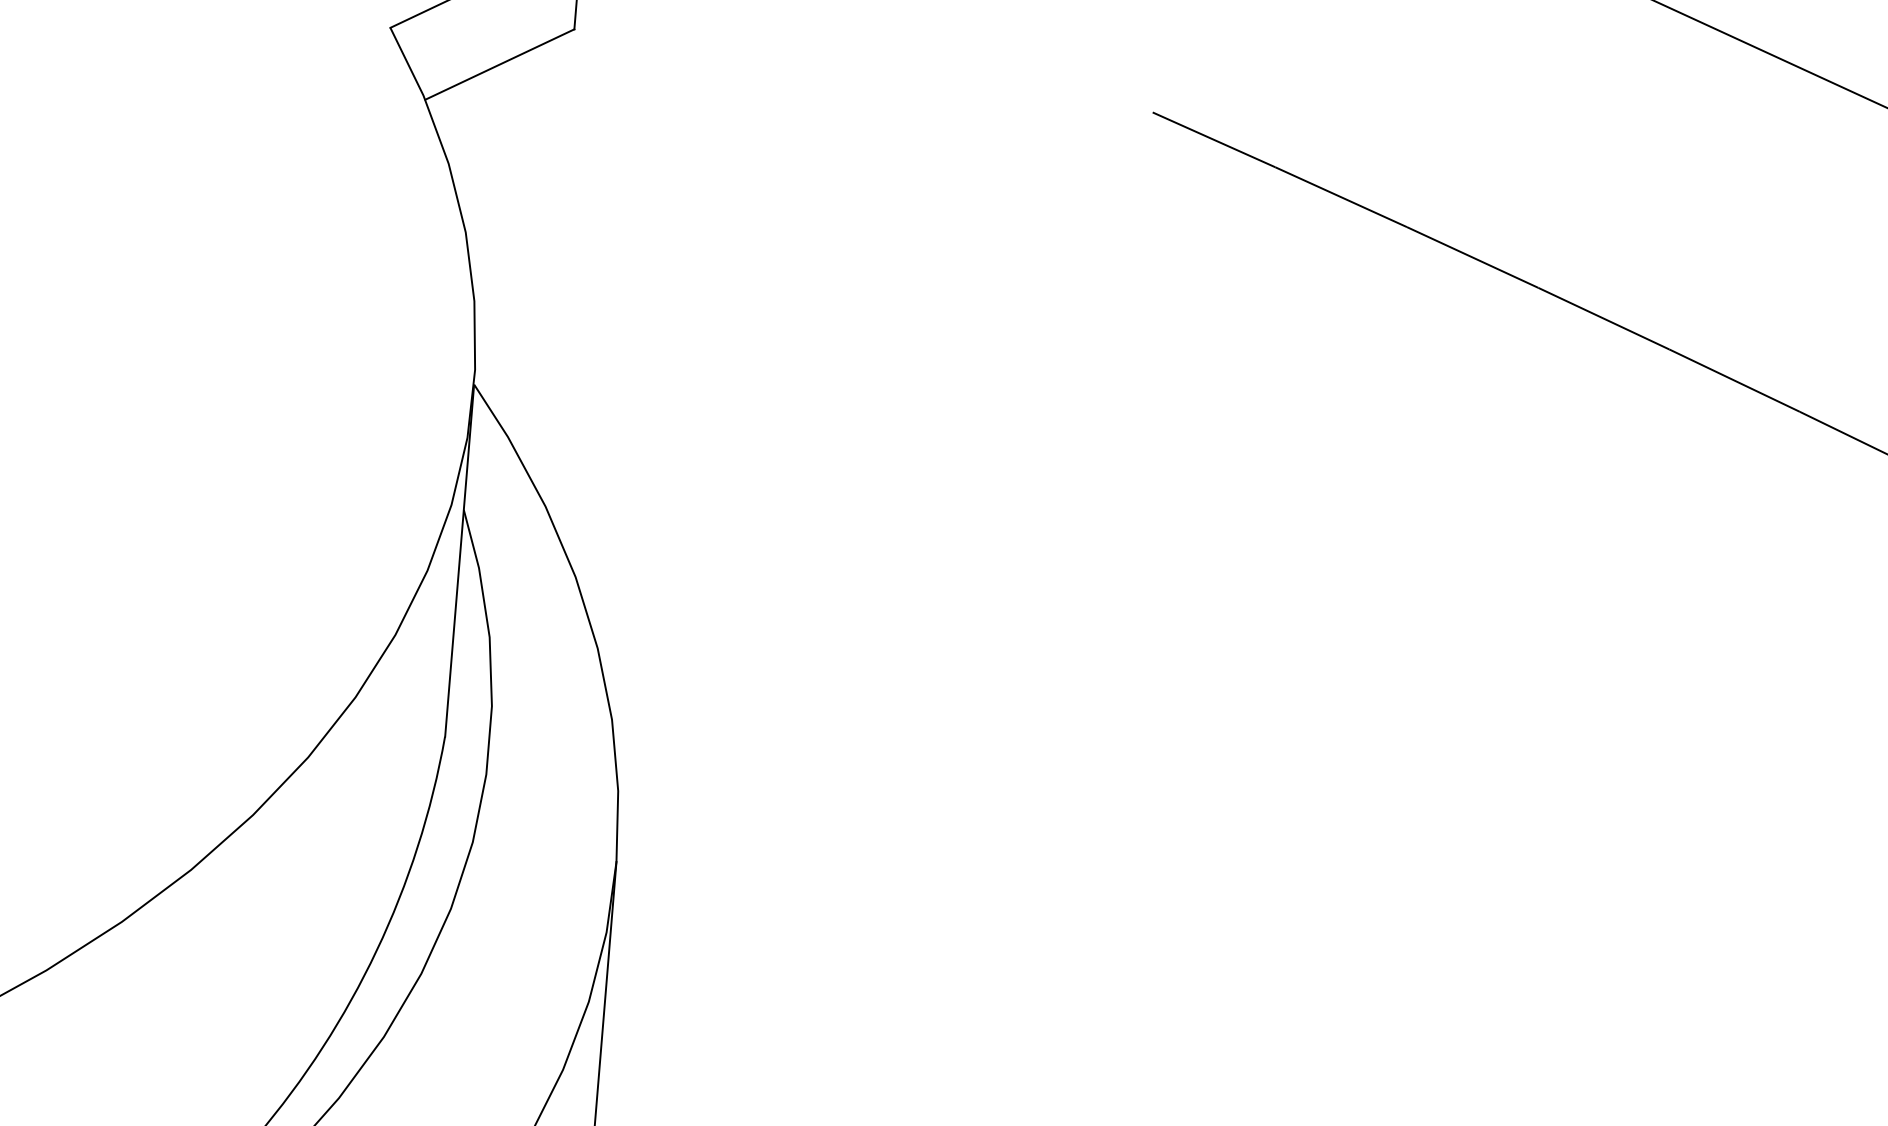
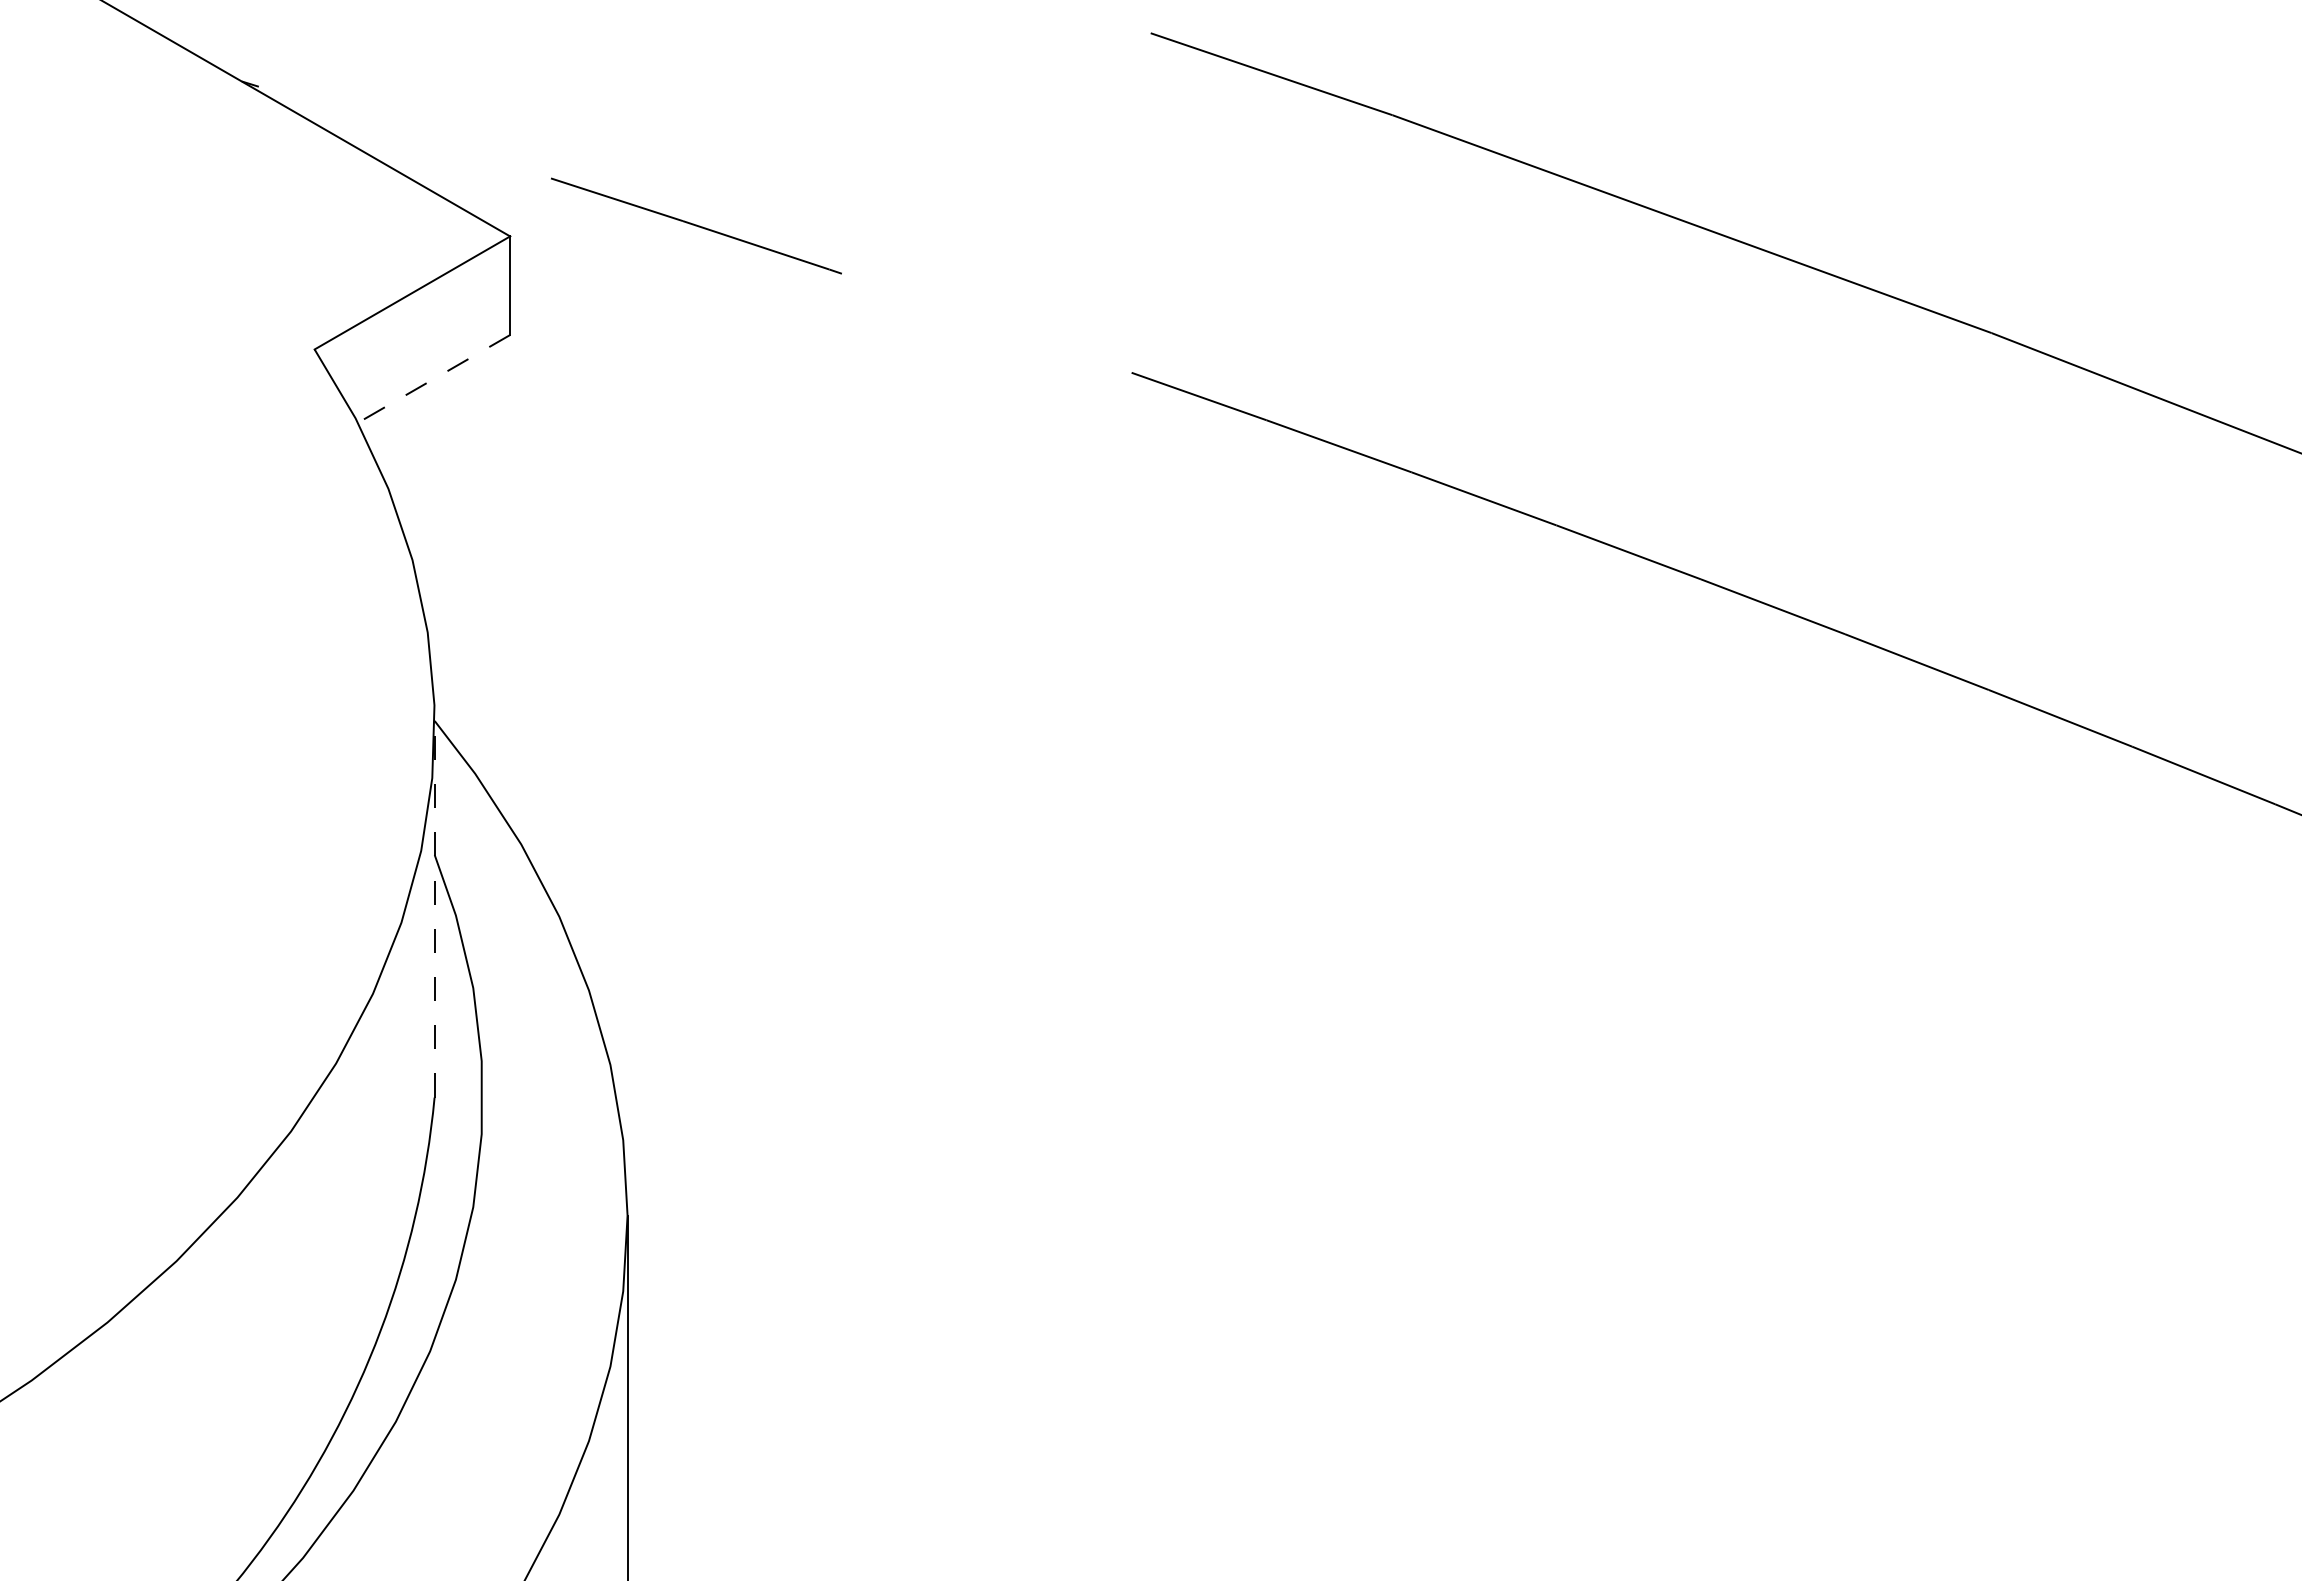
line: (500, 64) -> (434, 378), solid -> dashed
line: (459, 561) -> (434, 910), solid -> dashed

